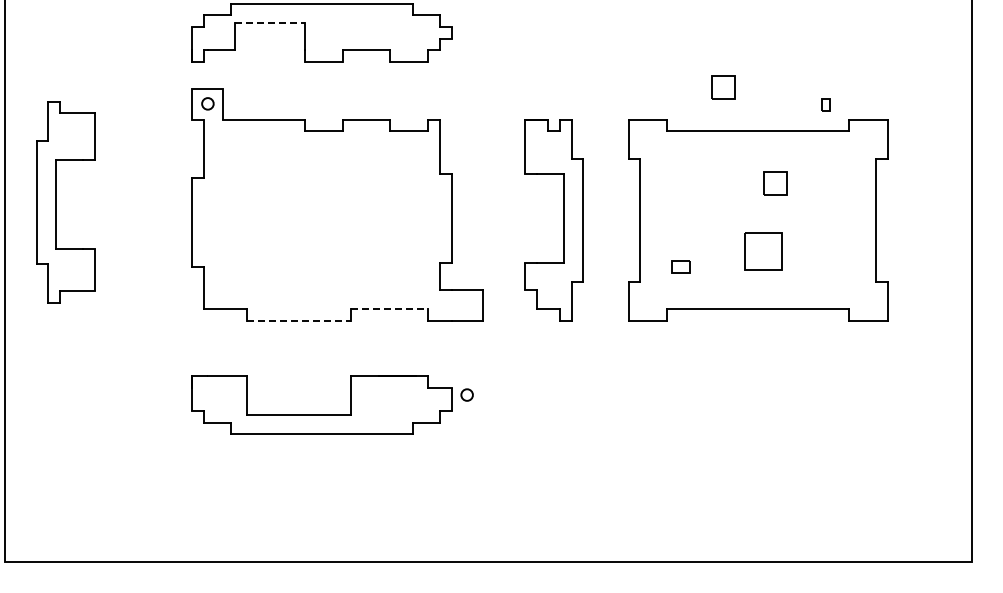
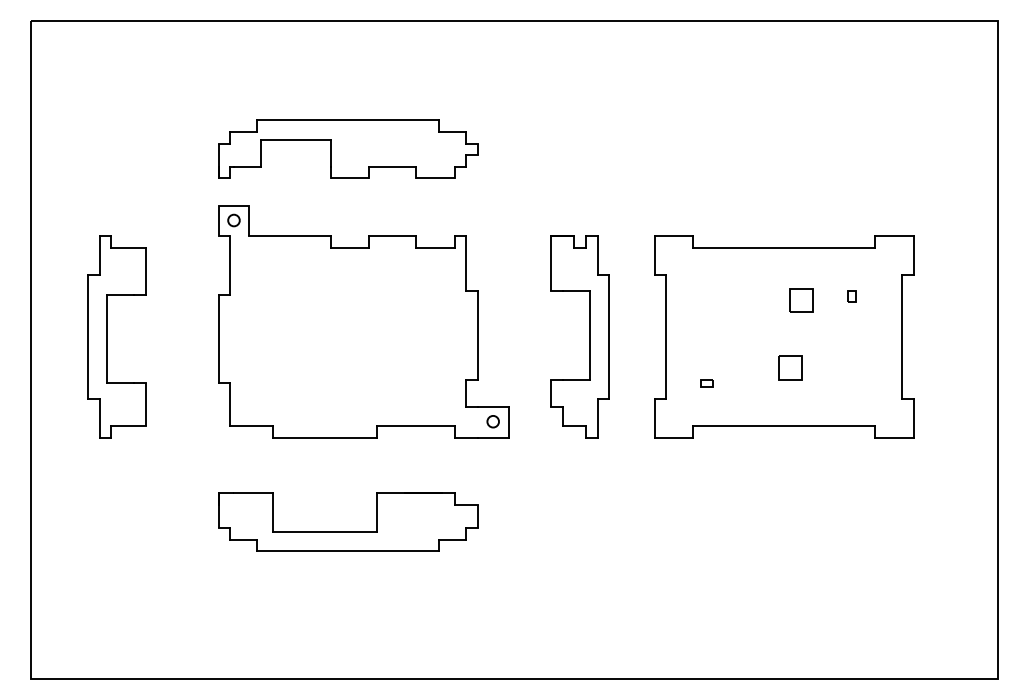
line: (269, 22) -> (295, 139), dashed -> solid
part: (723, 87) -> (749, 204), removed
part: (825, 104) -> (851, 296), moved
part: (56, 201) -> (107, 336), moved
part: (764, 250) -> (790, 367), size x0.62
part: (680, 266) -> (706, 383), size x0.62
line: (389, 309) -> (415, 426), dashed -> solid
line: (299, 320) -> (325, 437), dashed -> solid
circle: (466, 394) -> (492, 421), moved

